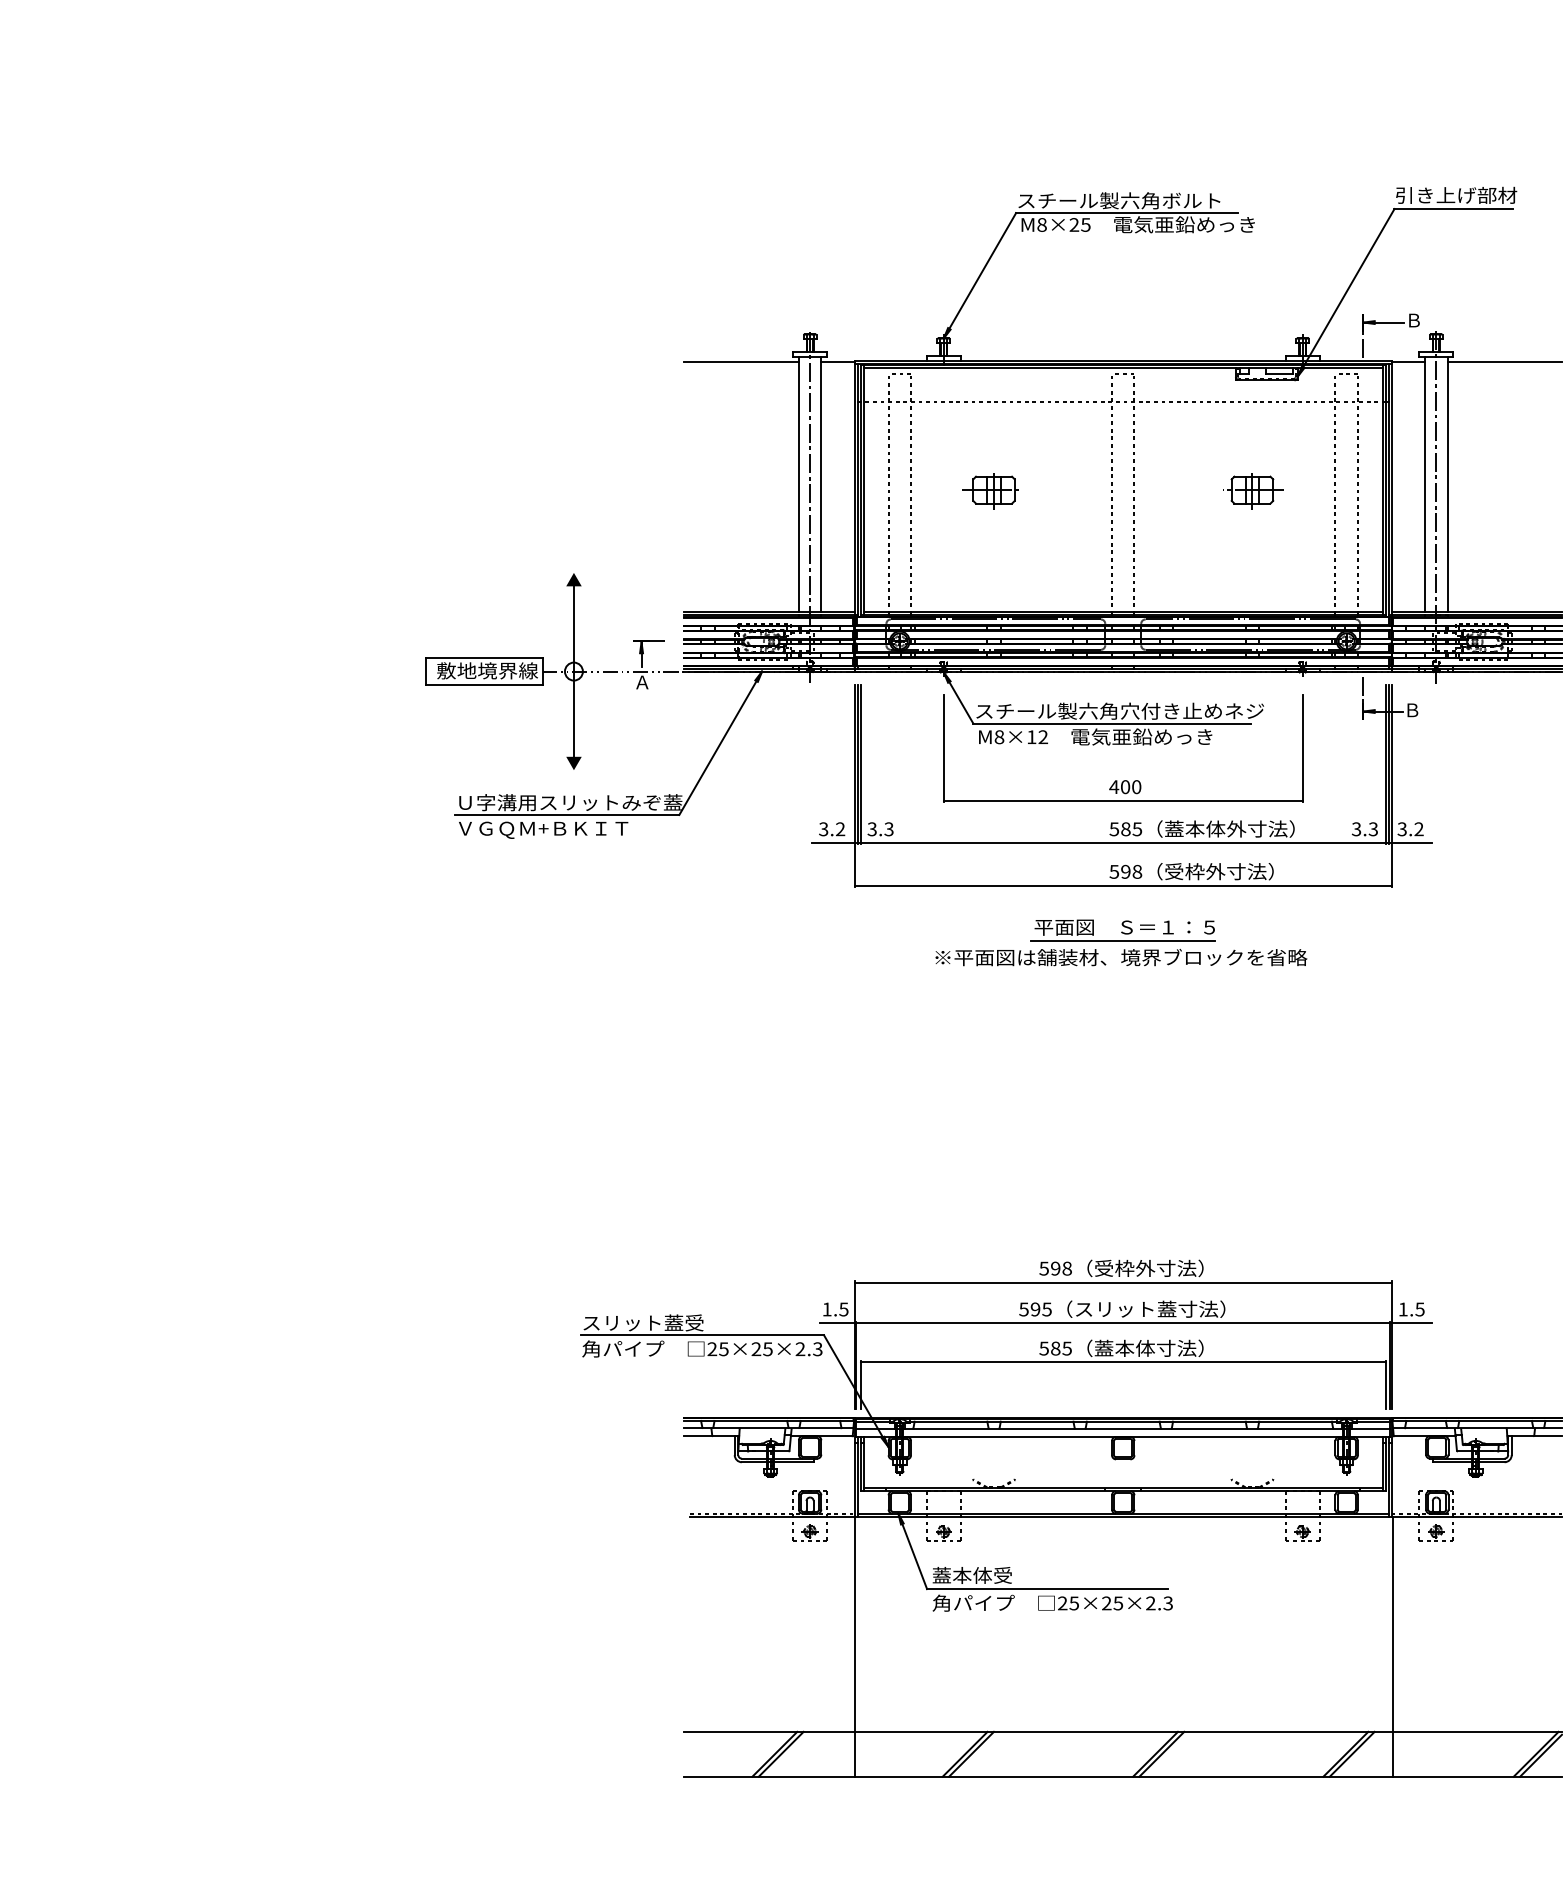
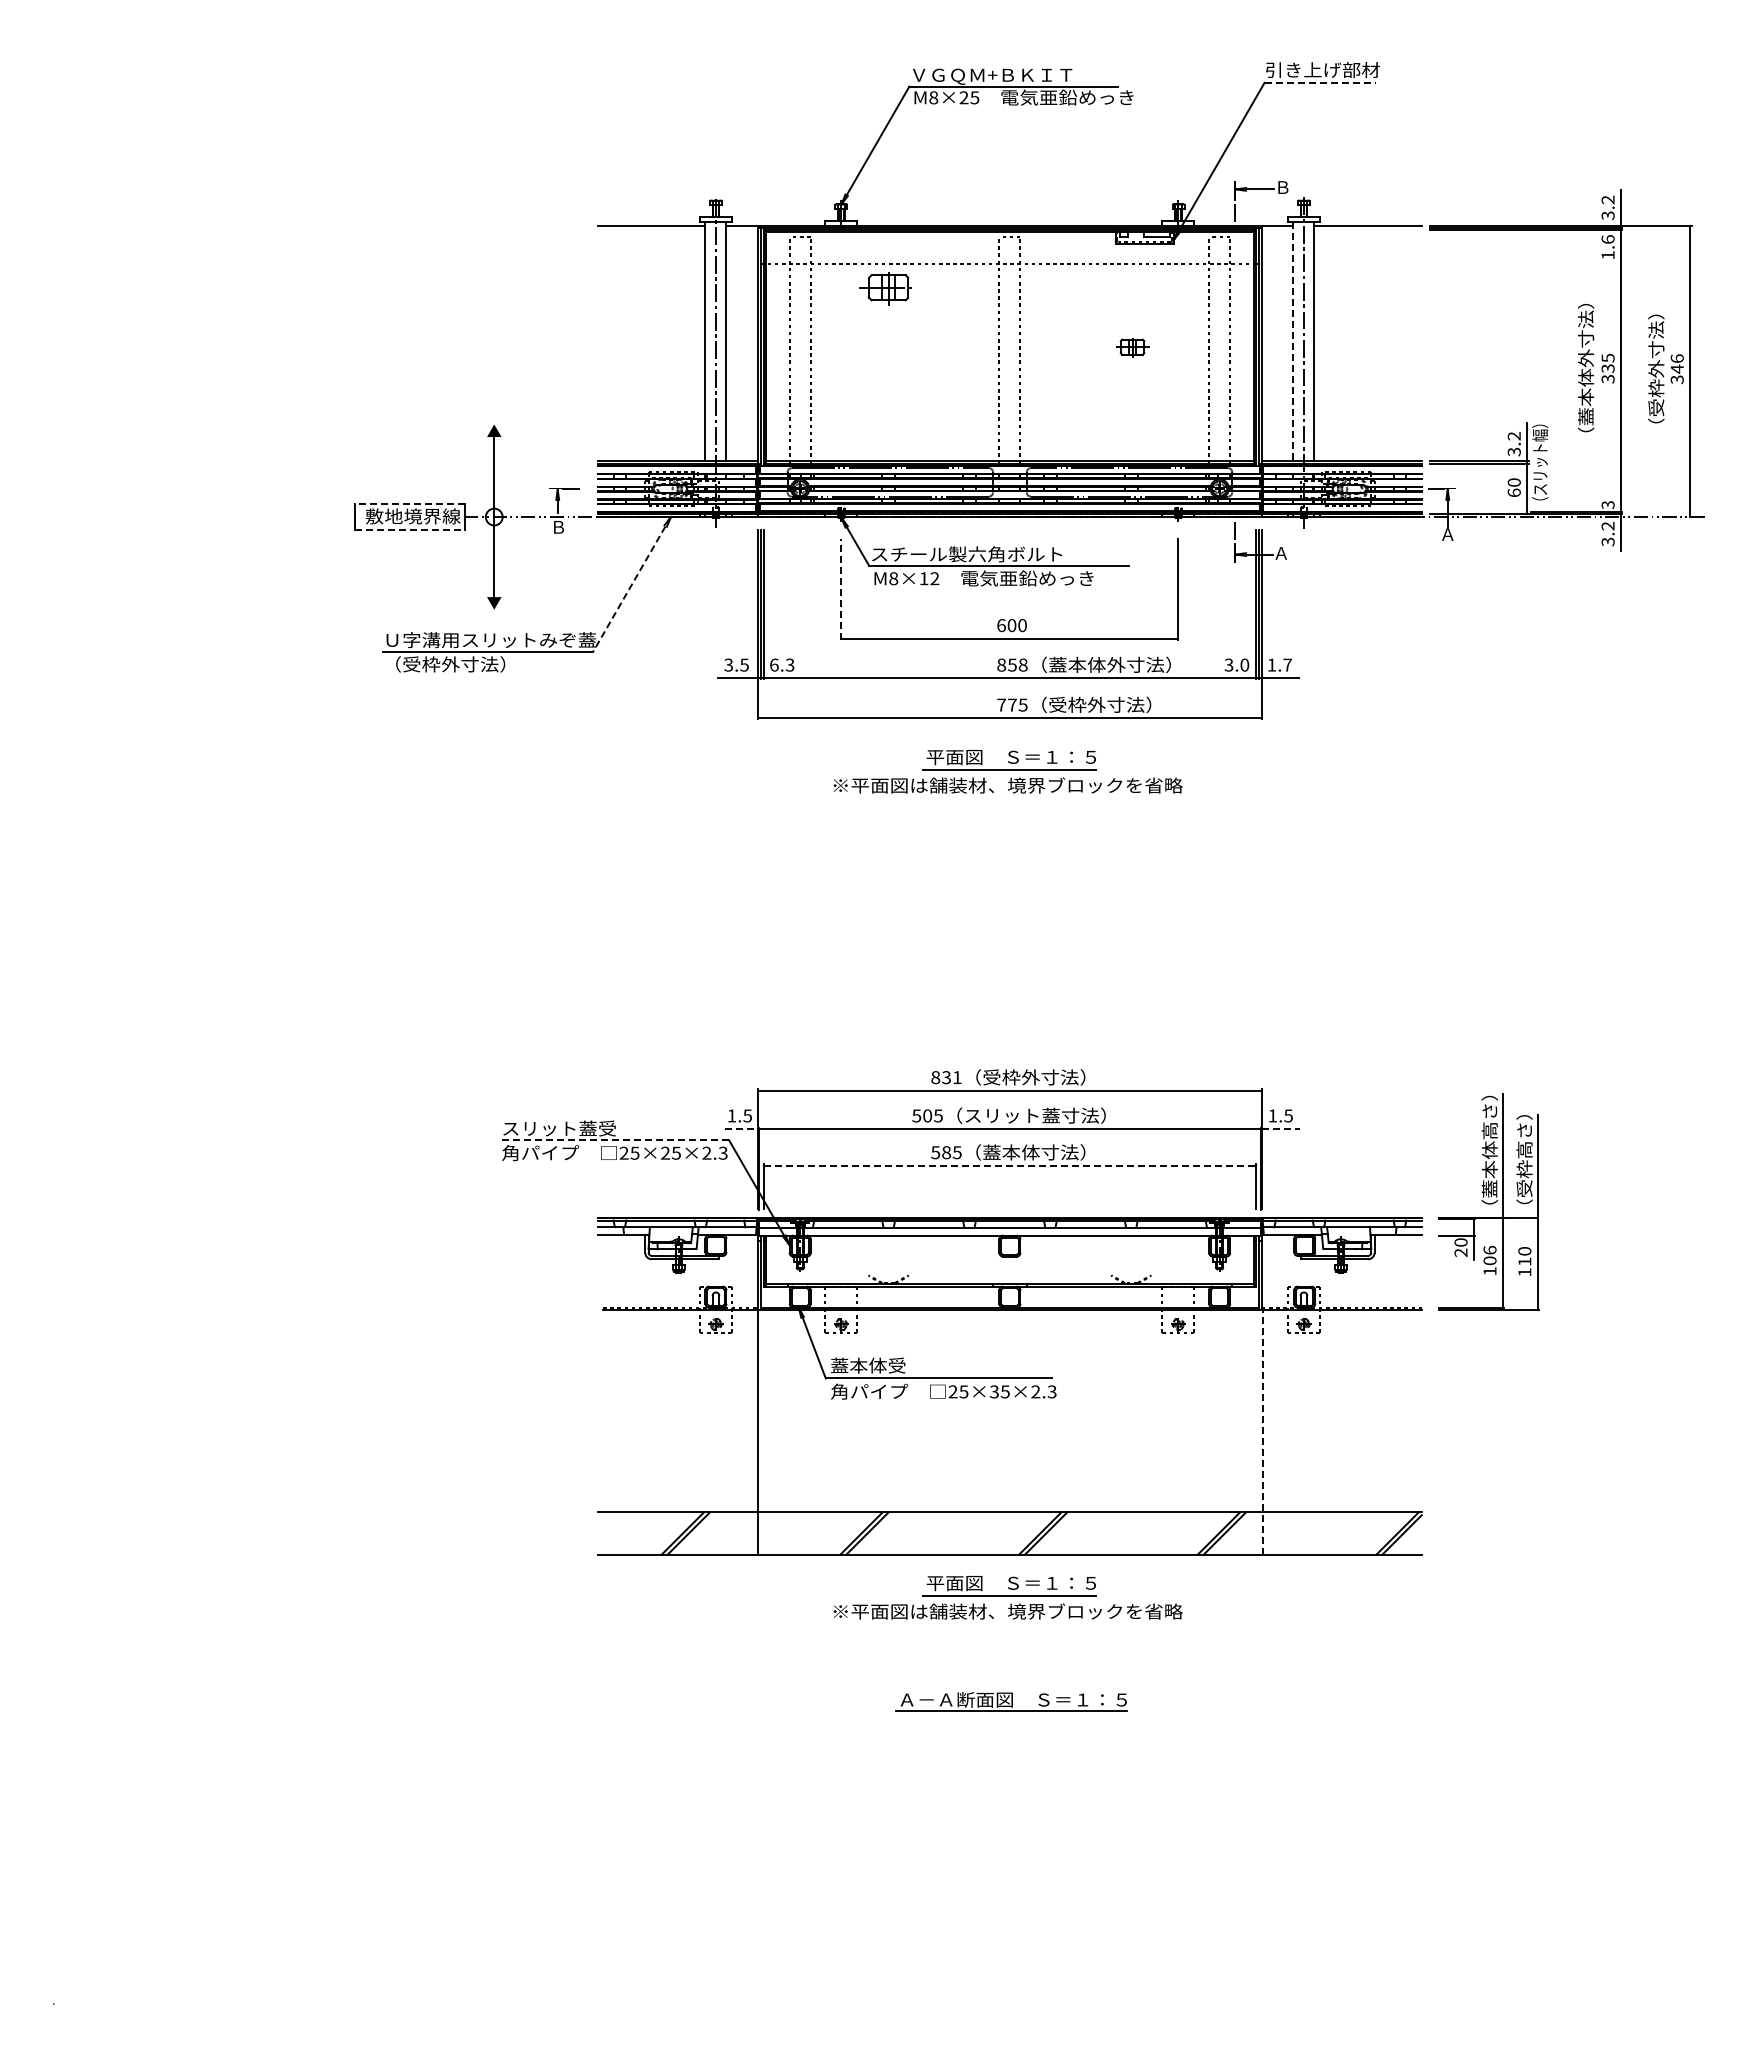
text: (1118, 201) -> (1005, 75), スチール製六角ボルト -> ＶＧＱＭ+ＢＫＩＴ
line: (1454, 208) -> (1320, 82), solid -> dashed
line: (1425, 484) -> (1293, 341), solid -> dashed
part: (990, 490) -> (885, 288), moved
part: (1255, 490) -> (1134, 347), size x0.6
line: (484, 658) -> (410, 504), solid -> dashed
text: (642, 682) -> (558, 527), Ａ -> Ｂ
line: (484, 684) -> (410, 529), solid -> dashed
text: (1411, 710) -> (1280, 553), Ｂ -> Ａ
text: (1192, 711) -> (1074, 554), スチール製六角穴付き止めネジ -> スチール製六角ボルト
line: (721, 743) -> (632, 584), solid -> dashed
line: (943, 748) -> (841, 589), solid -> dashed
text: (1114, 787) -> (1001, 625), 400 -> 600
text: (840, 828) -> (744, 664), 3.2 -> 3.5
text: (872, 828) -> (774, 664), 3.3 -> 6.3
text: (1125, 828) -> (1012, 664), 585 -> 858
text: (1373, 828) -> (1244, 664), 3.3 -> 3.0
text: (1410, 828) -> (1279, 664), 3.2 -> 1.7
text: (543, 829) -> (465, 665), ＶＧＱＭ+ＢＫＩＴ -> （受枠外寸法）
text: (1125, 871) -> (1012, 704), 598 -> 775
text: (1055, 1268) -> (946, 1077), 598 -> 831
text: (1035, 1309) -> (927, 1115), 595 -> 505
line: (838, 1322) -> (742, 1128), solid -> dashed
line: (1412, 1322) -> (1281, 1128), solid -> dashed
line: (702, 1335) -> (614, 1140), solid -> dashed
line: (1123, 1362) -> (1010, 1165), solid -> dashed
text: (1106, 1603) -> (994, 1391), 25×25×2.3 -> 25×35×2.3
line: (1393, 1645) -> (1263, 1431), solid -> dashed
part: (1120, 1822) -> (1007, 1597), added

